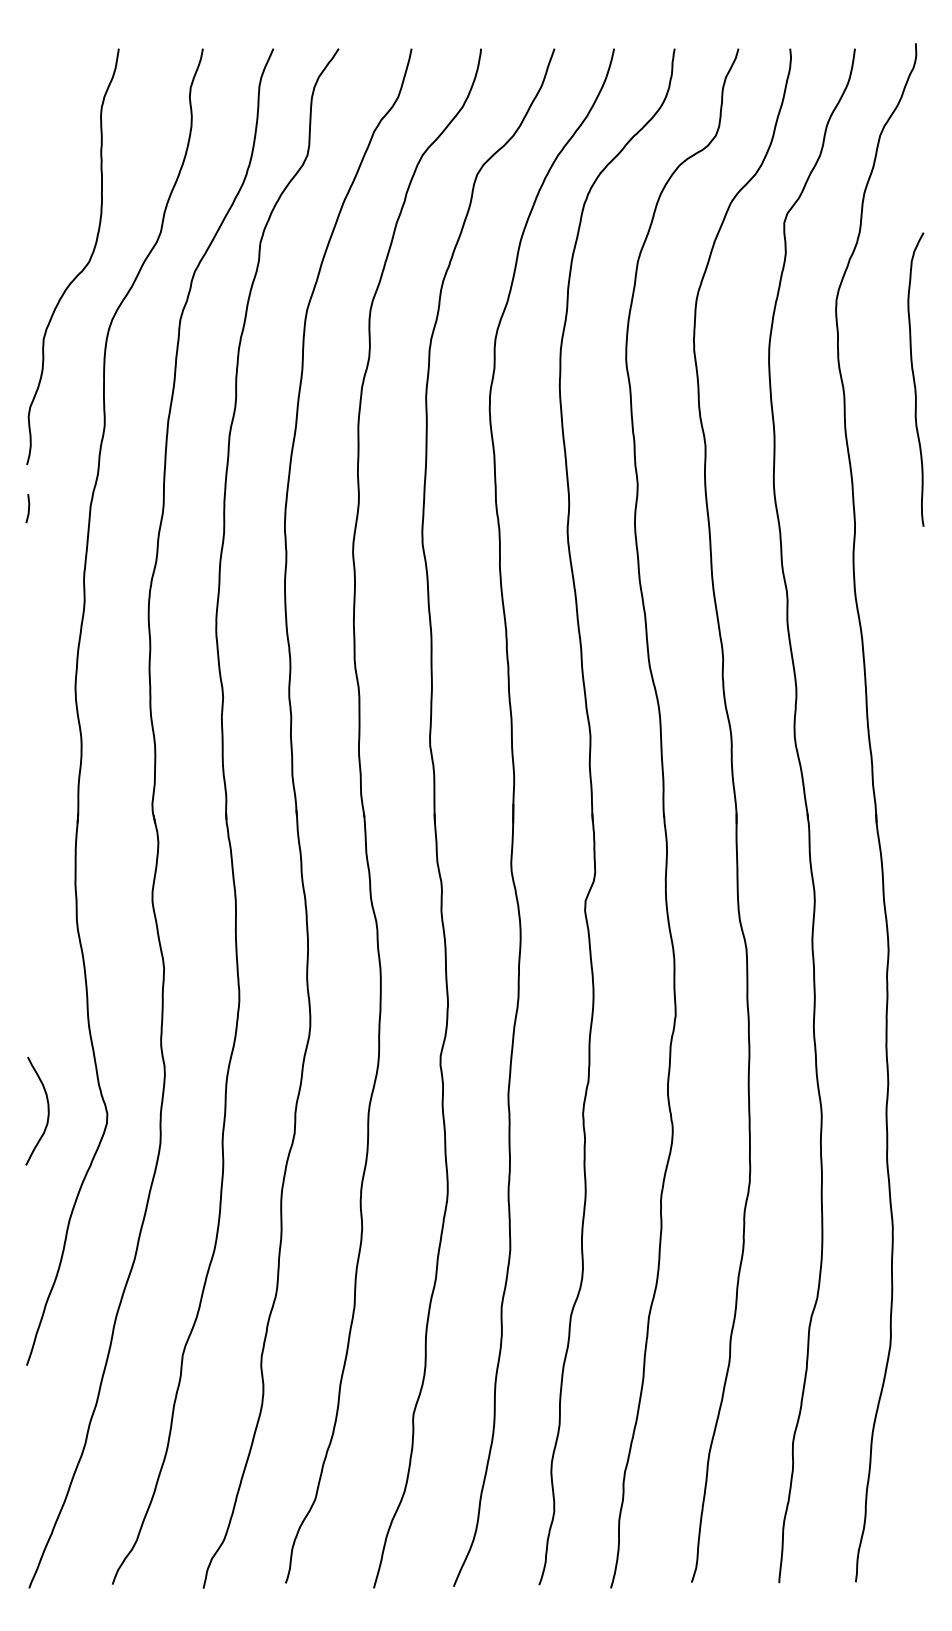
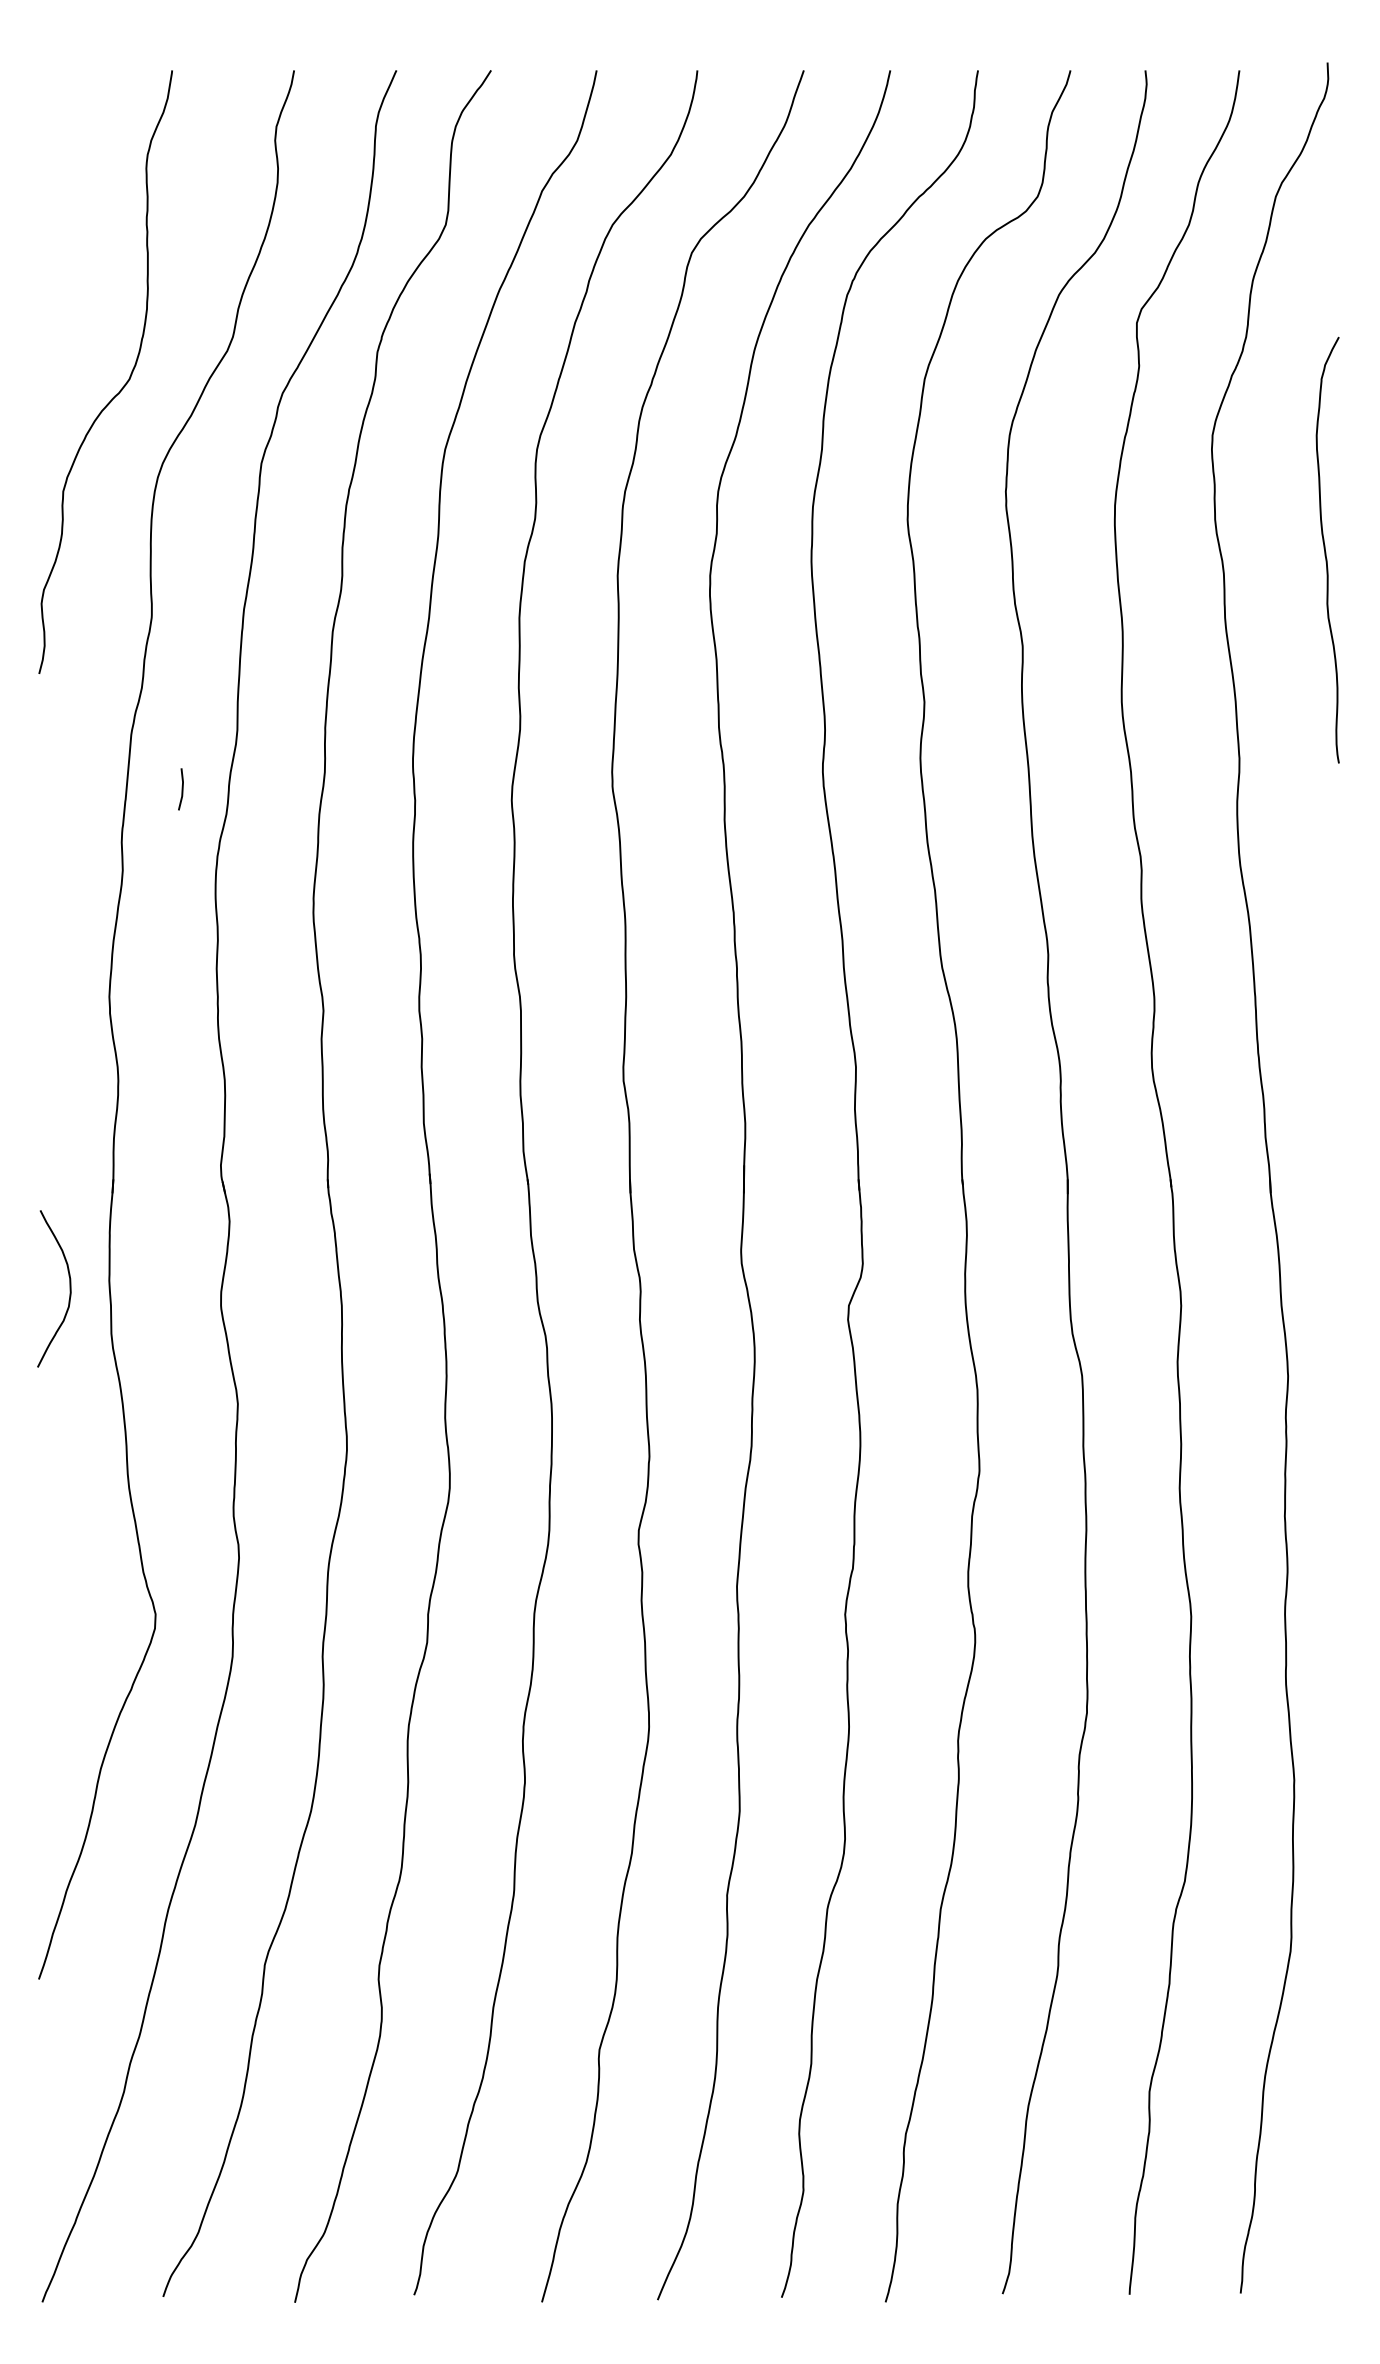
line: (28, 508) -> (181, 789), moved
curve: (47, 1110) -> (68, 1287), moved

